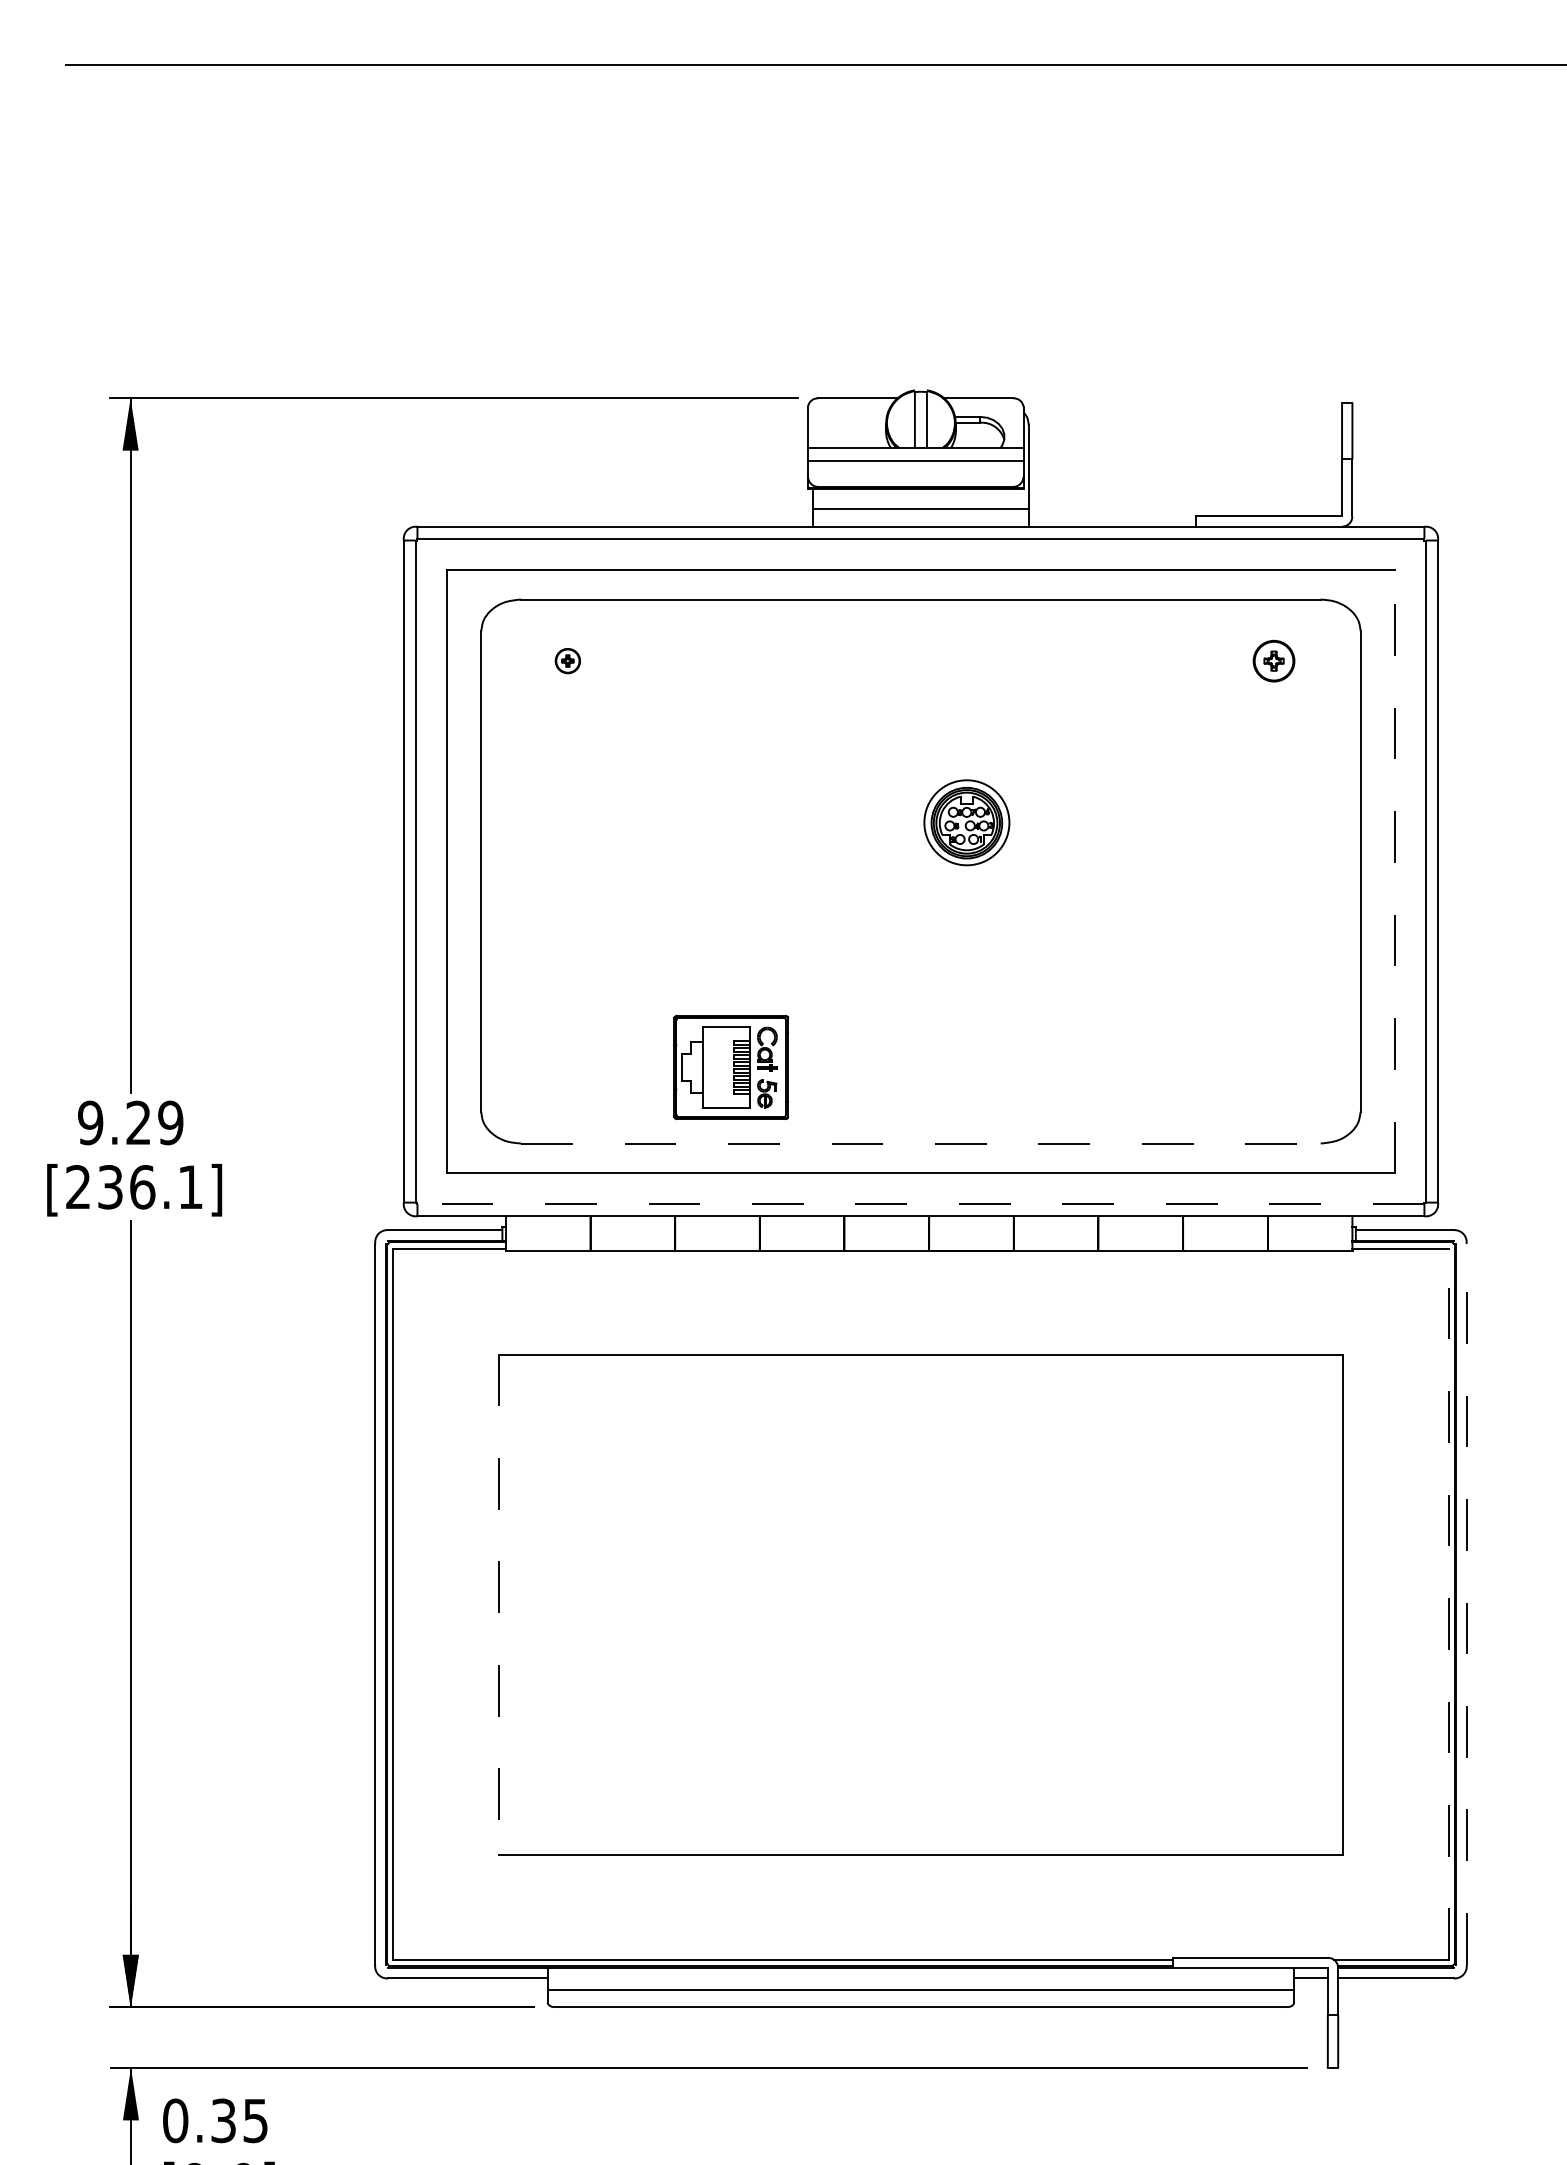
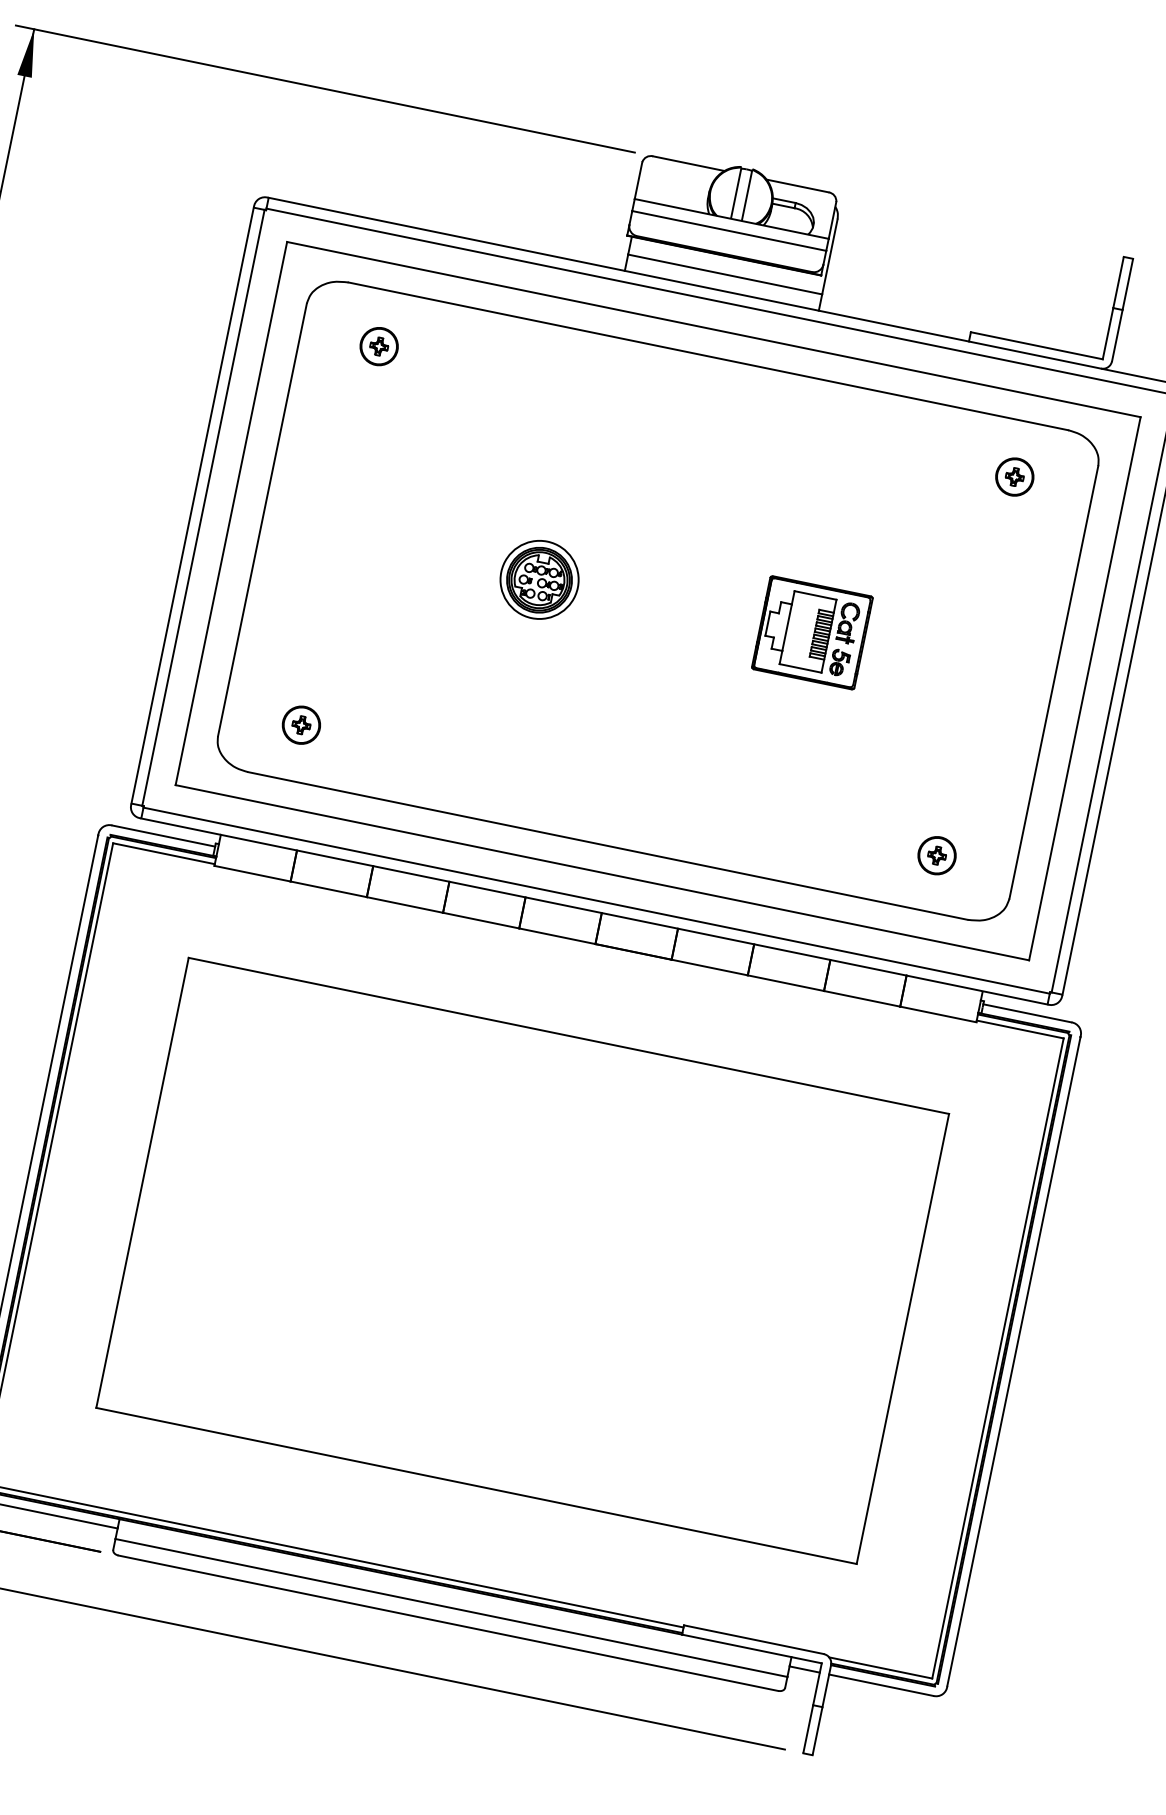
part: (567, 660) -> (379, 345), size x1.67
part: (966, 822) -> (539, 579), moved
line: (1395, 871) -> (1085, 688), dashed -> solid
part: (730, 1067) -> (811, 632), moved
part: (567, 1081) -> (301, 724), added
part: (1273, 1081) -> (936, 855), added
line: (920, 1143) -> (607, 845), dashed -> solid
line: (920, 1204) -> (596, 900), dashed -> solid
line: (1466, 1603) -> (1013, 1360), dashed -> solid
line: (1448, 1604) -> (997, 1358), dashed -> solid
line: (498, 1605) -> (142, 1183), dashed -> solid

